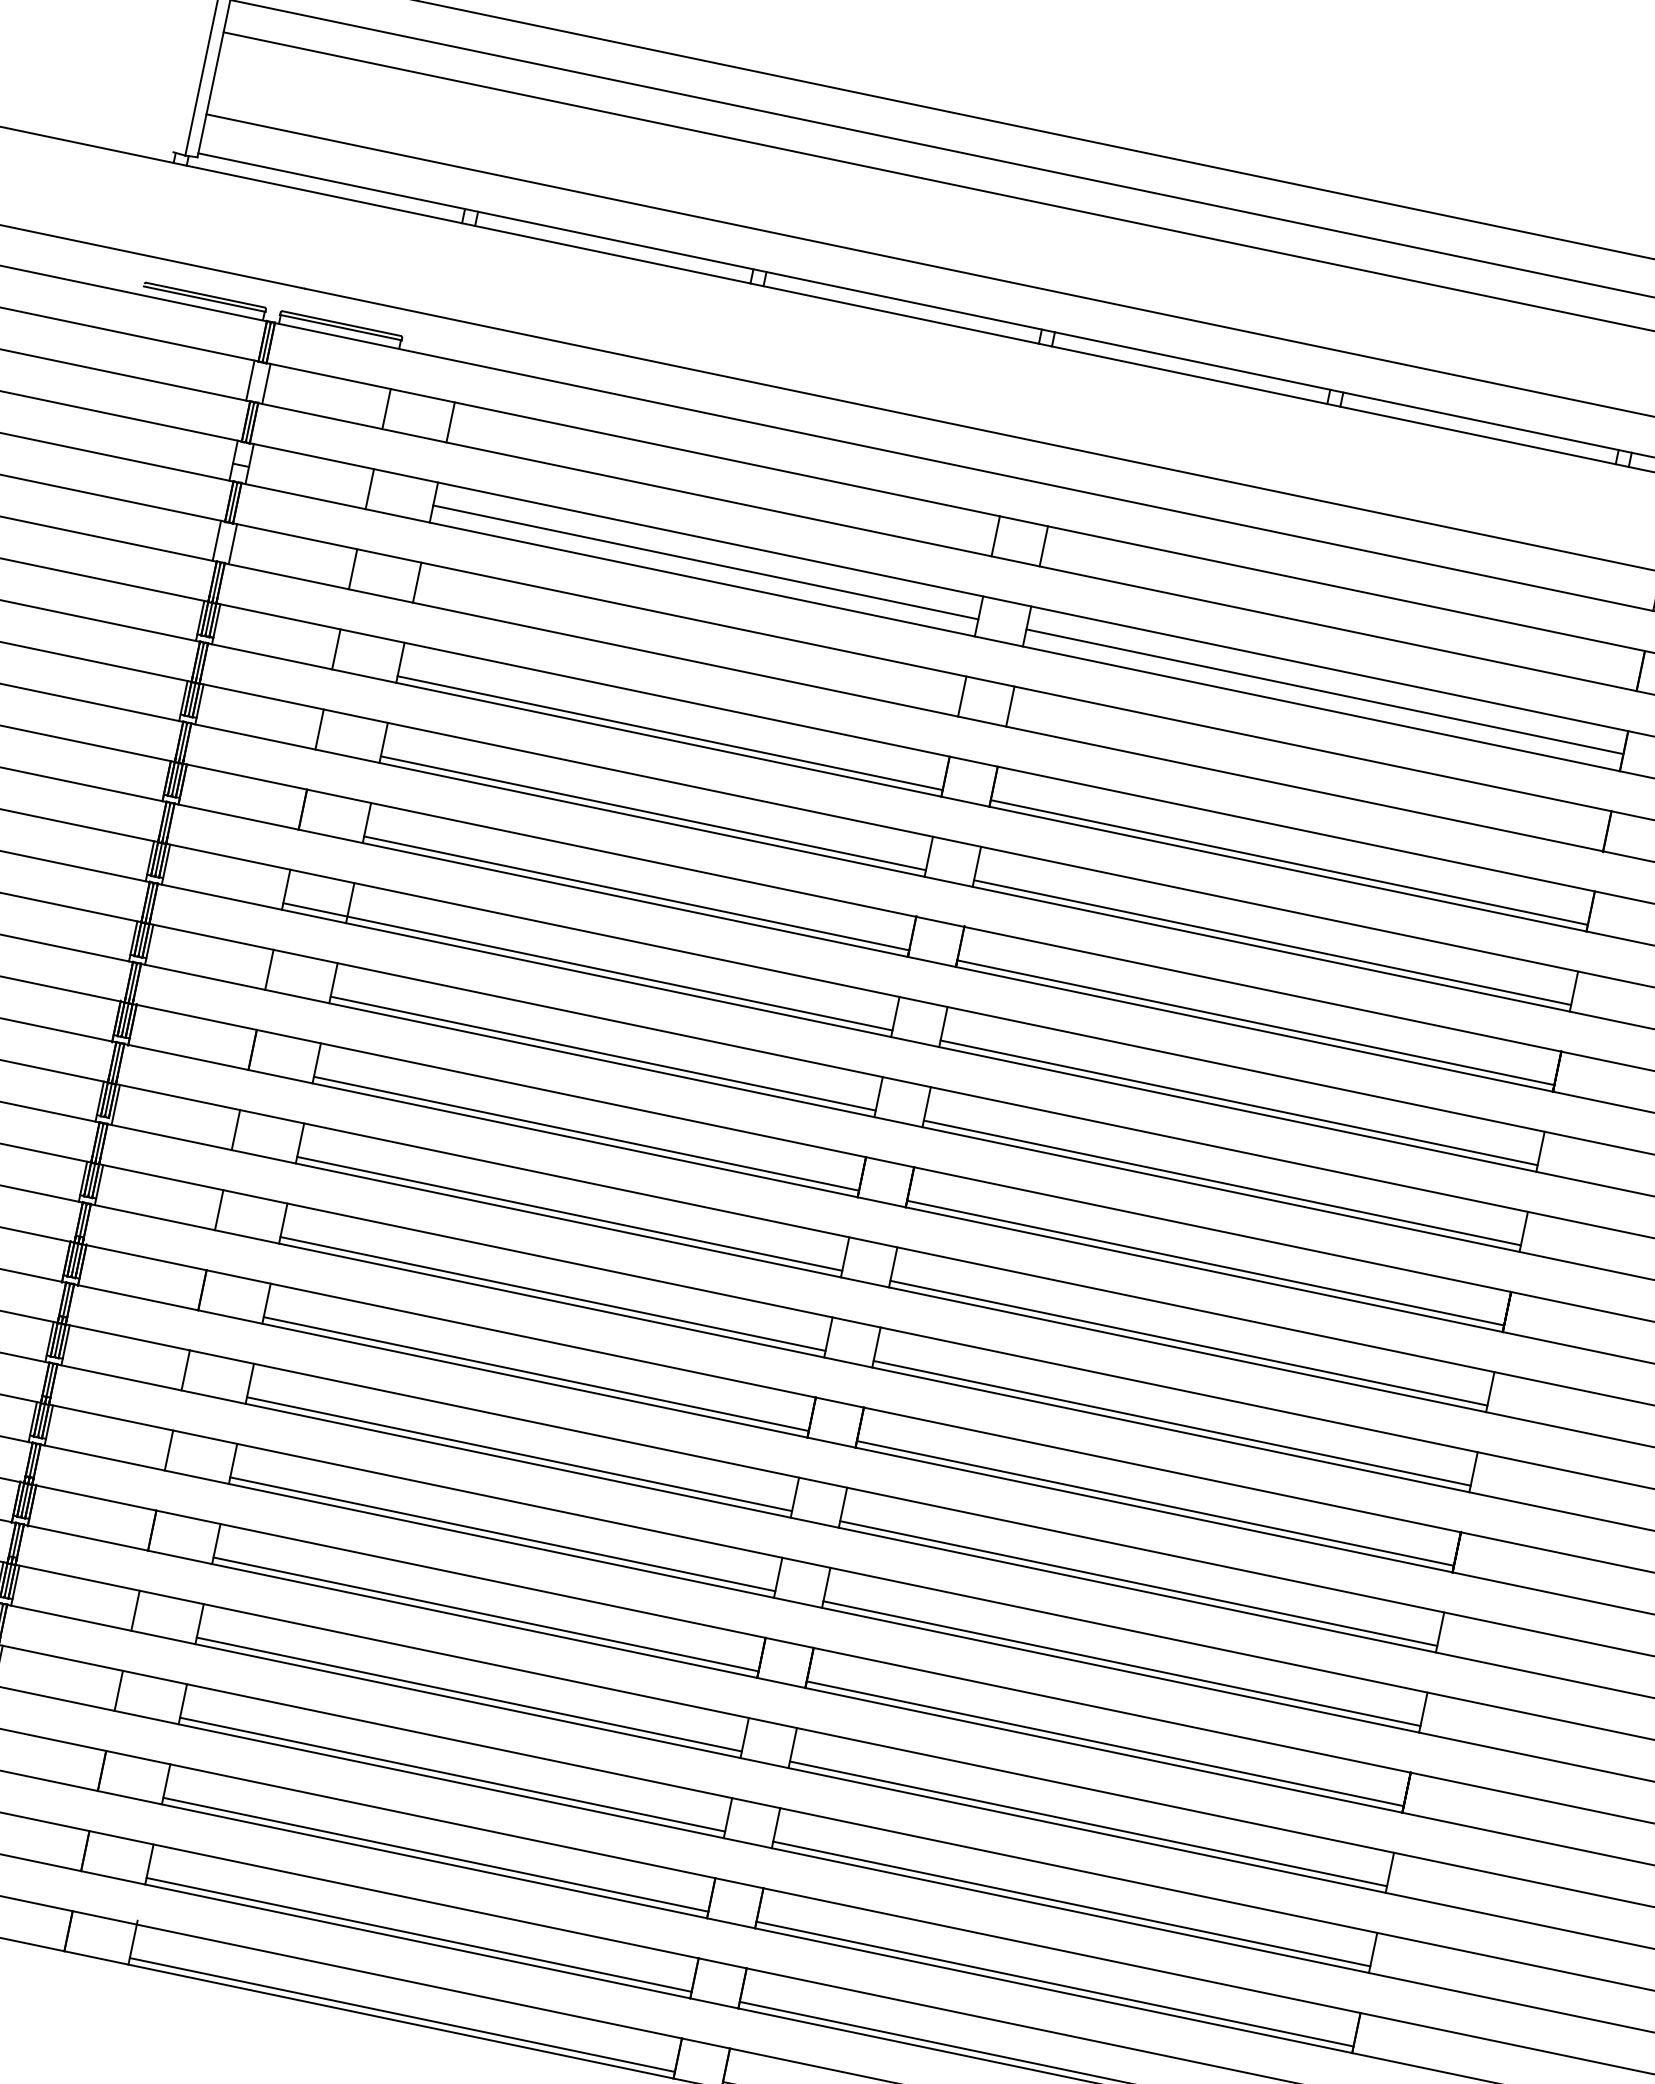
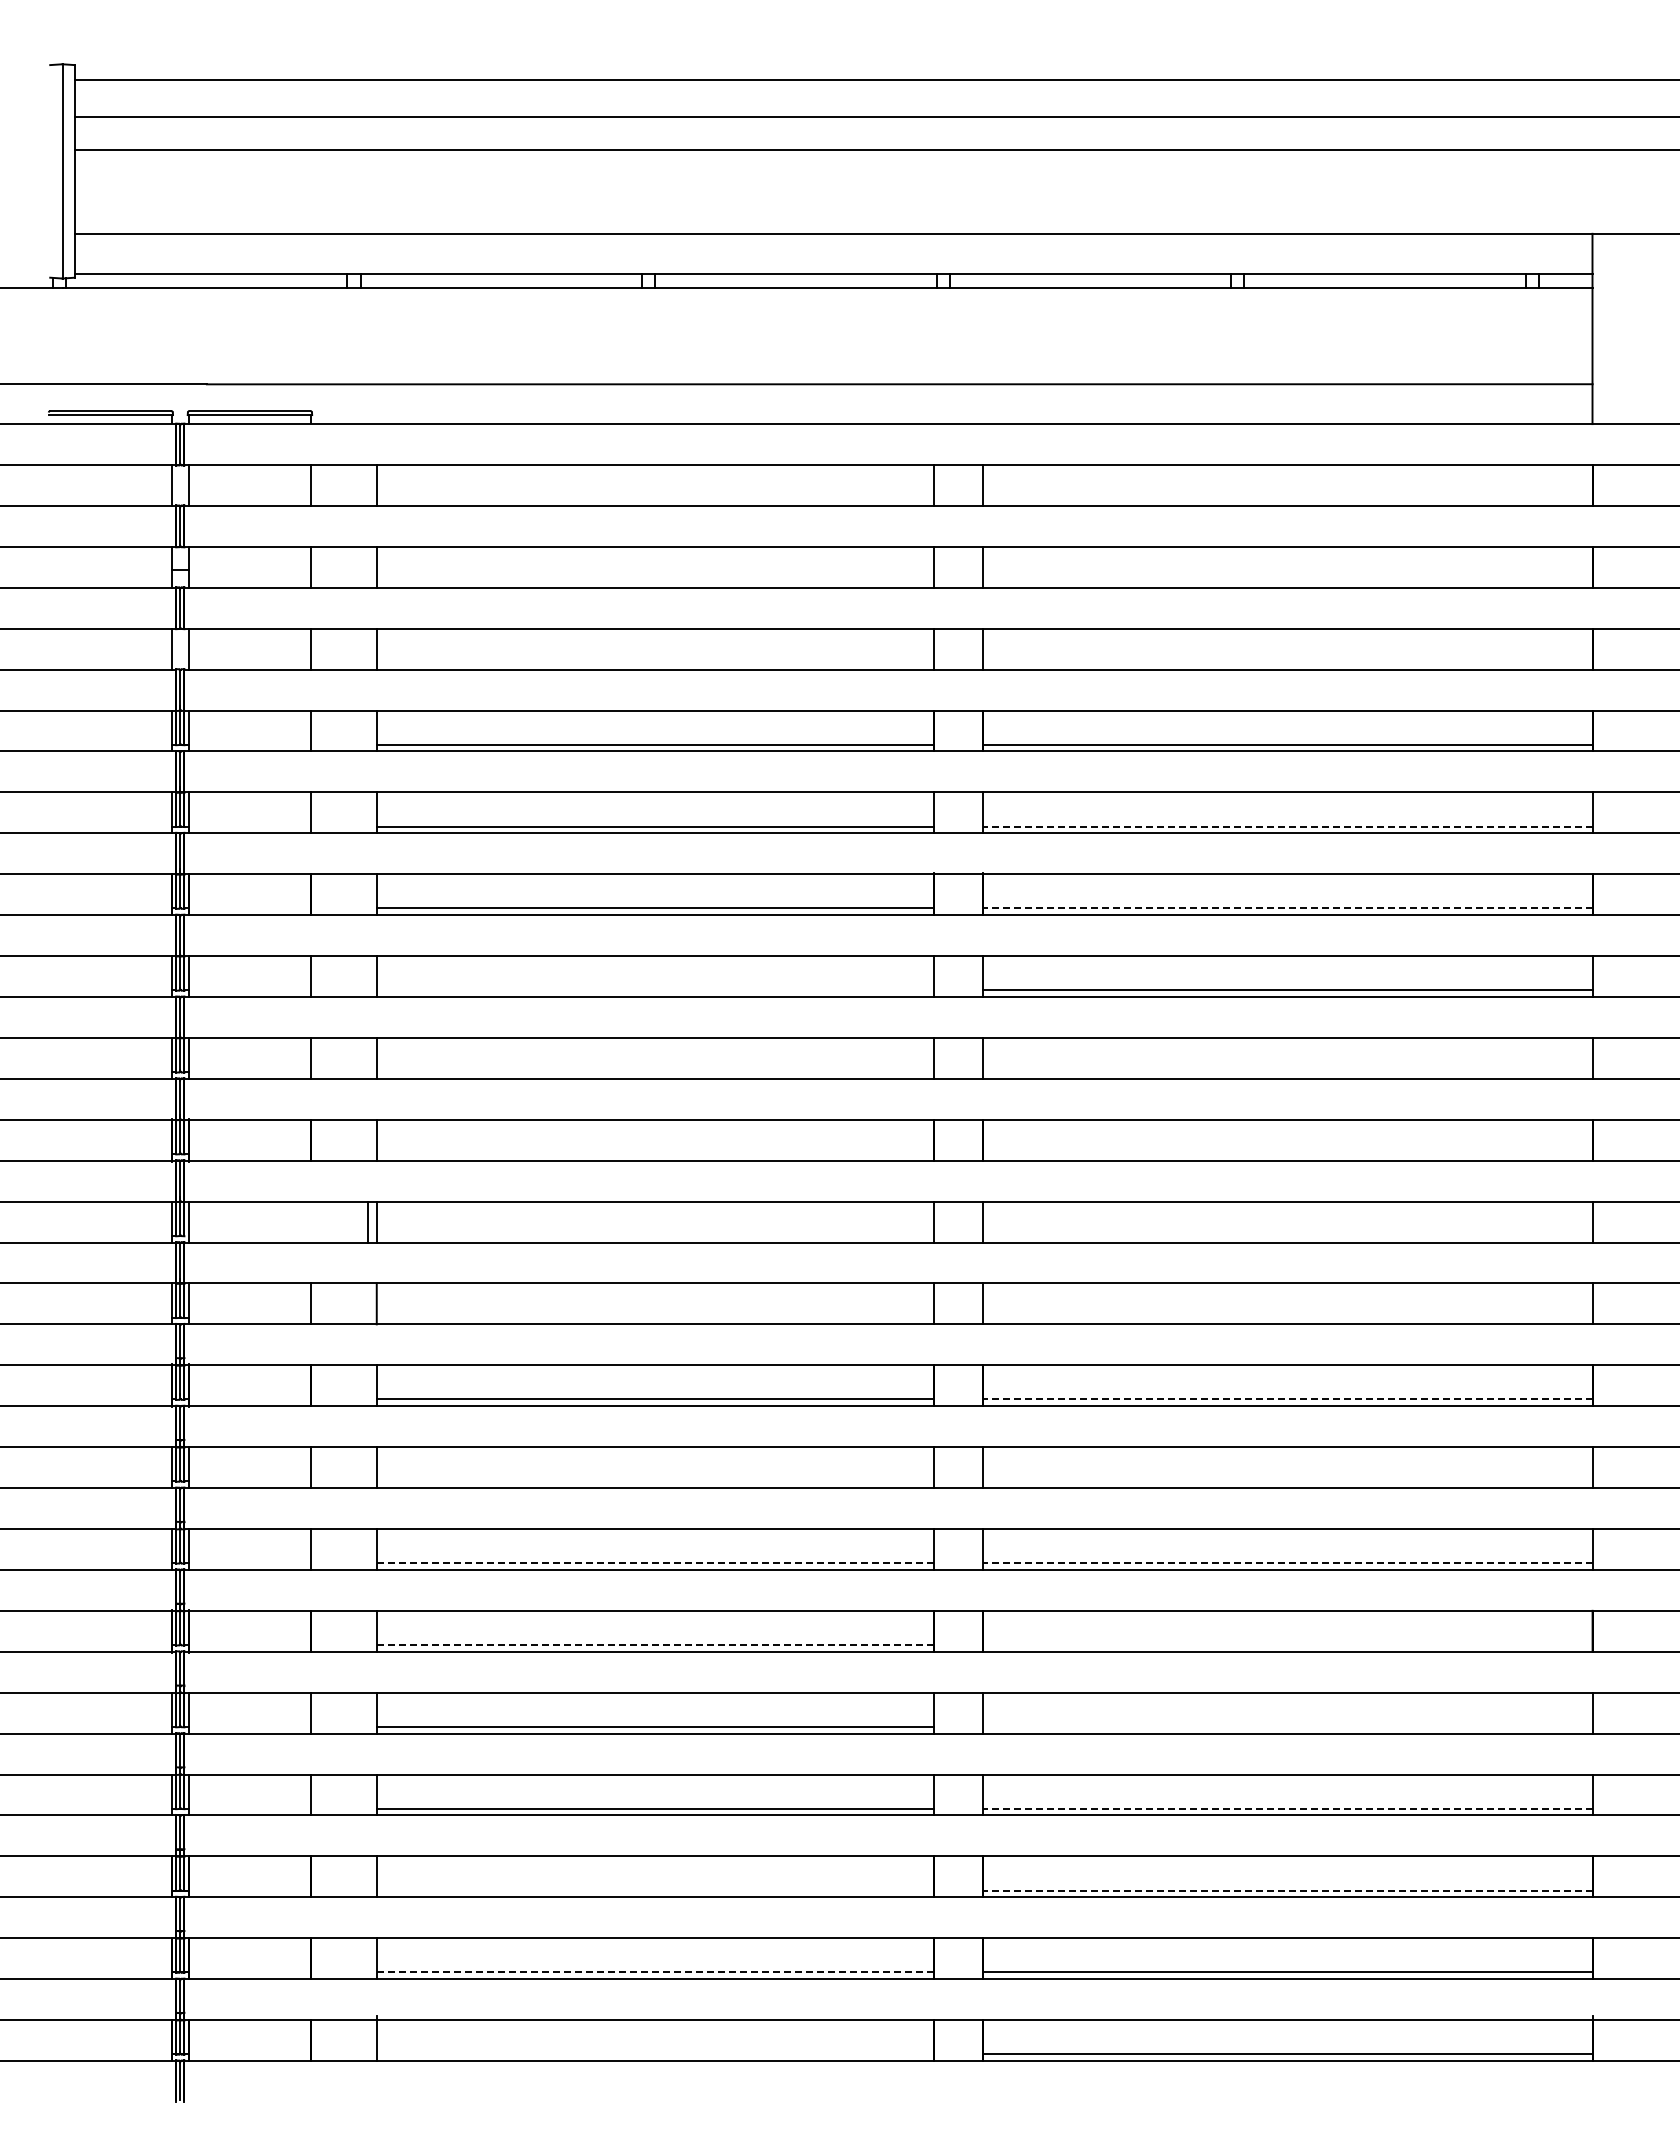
line: (705, 562) -> (654, 570), removed
line: (1324, 691) -> (1287, 570), removed
line: (1272, 942) -> (1287, 826), solid -> dashed
line: (587, 967) -> (622, 990), removed
line: (1255, 1022) -> (1287, 908), solid -> dashed
line: (602, 1053) -> (654, 1072), removed
line: (236, 1129) -> (368, 1221), moved
line: (585, 1133) -> (654, 1153), removed
line: (1222, 1183) -> (1287, 1072), removed
line: (569, 1213) -> (654, 1235), removed
line: (1205, 1262) -> (1287, 1153), removed
line: (552, 1293) -> (654, 1317), removed
line: (1188, 1342) -> (1287, 1235), removed
line: (1171, 1423) -> (1287, 1317), removed
line: (518, 1454) -> (654, 1481), removed
line: (1155, 1503) -> (1287, 1399), solid -> dashed
line: (502, 1534) -> (654, 1563), solid -> dashed
line: (1138, 1583) -> (1287, 1481), removed
line: (485, 1614) -> (654, 1645), solid -> dashed
line: (1121, 1663) -> (1287, 1563), solid -> dashed
line: (1104, 1744) -> (1287, 1645), removed
line: (1088, 1823) -> (1287, 1726), removed
line: (435, 1854) -> (654, 1890), removed
line: (1071, 1903) -> (1287, 1808), solid -> dashed
line: (418, 1934) -> (654, 1972), solid -> dashed
line: (1054, 1984) -> (1287, 1890), solid -> dashed
line: (401, 2015) -> (654, 2054), removed

